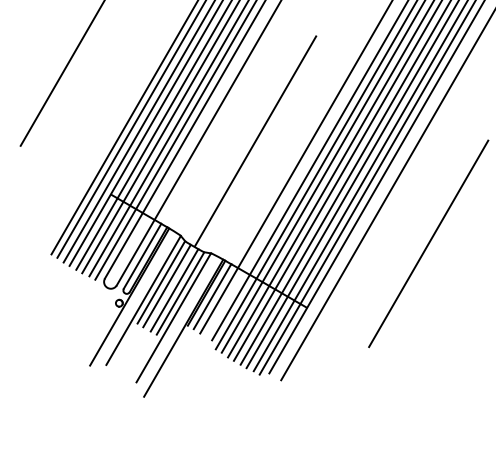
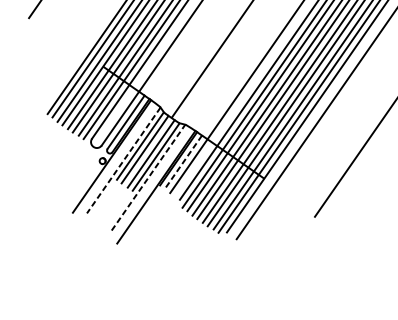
line: (212, 297) -> (183, 162), solid -> dashed
line: (143, 300) -> (123, 160), solid -> dashed
line: (174, 317) -> (149, 177), solid -> dashed

